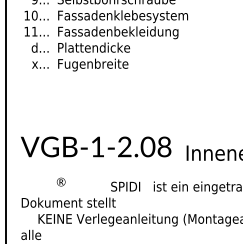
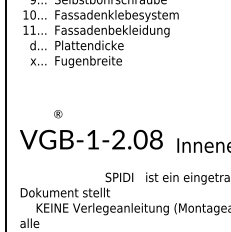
text: (60, 181) -> (57, 113), moved

